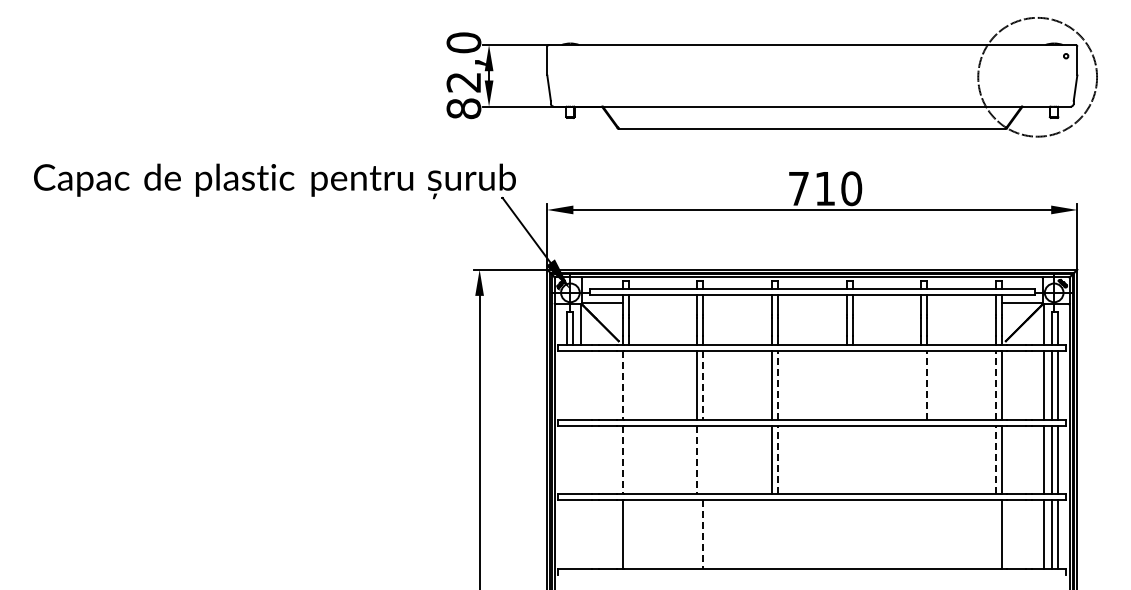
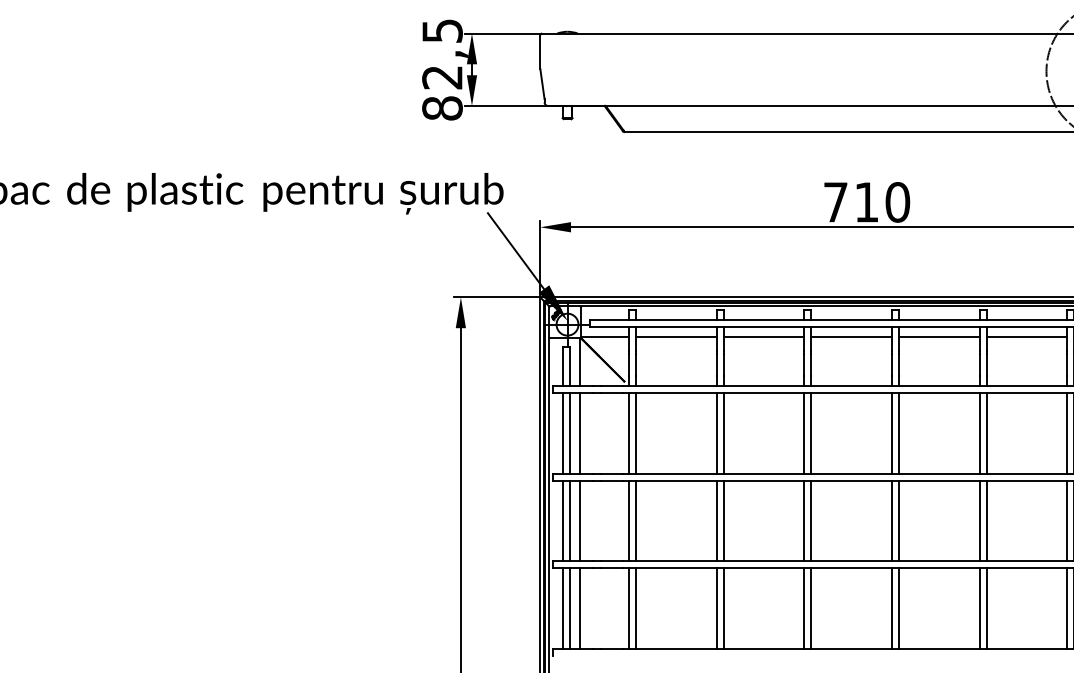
text: (463, 42) -> (441, 30), 82,0 -> 82,5
line: (662, 303) -> (675, 337), added
line: (737, 303) -> (763, 337), added
line: (811, 303) -> (850, 337), added
line: (886, 303) -> (938, 337), added
line: (961, 303) -> (1026, 337), added
line: (777, 384) -> (810, 432), dashed -> solid
line: (927, 384) -> (986, 432), dashed -> solid
line: (996, 384) -> (1067, 432), dashed -> solid
line: (566, 385) -> (562, 433), added
line: (572, 385) -> (569, 433), added
line: (580, 385) -> (579, 433), added
line: (622, 385) -> (628, 433), dashed -> solid
line: (628, 385) -> (635, 433), added
line: (703, 385) -> (723, 433), dashed -> solid
line: (846, 385) -> (891, 433), added
line: (852, 385) -> (898, 433), added
line: (921, 385) -> (979, 433), added
line: (566, 459) -> (562, 520), added
line: (572, 459) -> (569, 520), added
line: (580, 459) -> (579, 520), added
line: (628, 459) -> (635, 520), added
line: (703, 459) -> (723, 520), added
line: (777, 459) -> (810, 520), dashed -> solid
line: (846, 459) -> (891, 520), added
line: (852, 459) -> (898, 520), added
line: (921, 459) -> (979, 520), added
line: (927, 459) -> (986, 520), added
line: (996, 459) -> (1067, 520), dashed -> solid
line: (622, 460) -> (628, 521), dashed -> solid
line: (697, 460) -> (716, 521), dashed -> solid
line: (566, 534) -> (562, 608), added
line: (572, 534) -> (569, 608), added
line: (580, 534) -> (579, 608), added
line: (628, 534) -> (635, 608), added
line: (697, 534) -> (716, 608), added
line: (771, 534) -> (803, 608), added
line: (777, 534) -> (810, 608), added
line: (846, 534) -> (891, 608), added
line: (852, 534) -> (898, 608), added
line: (921, 534) -> (979, 608), added
line: (927, 534) -> (986, 608), added
line: (996, 534) -> (1067, 608), added
line: (703, 535) -> (723, 609), dashed -> solid

